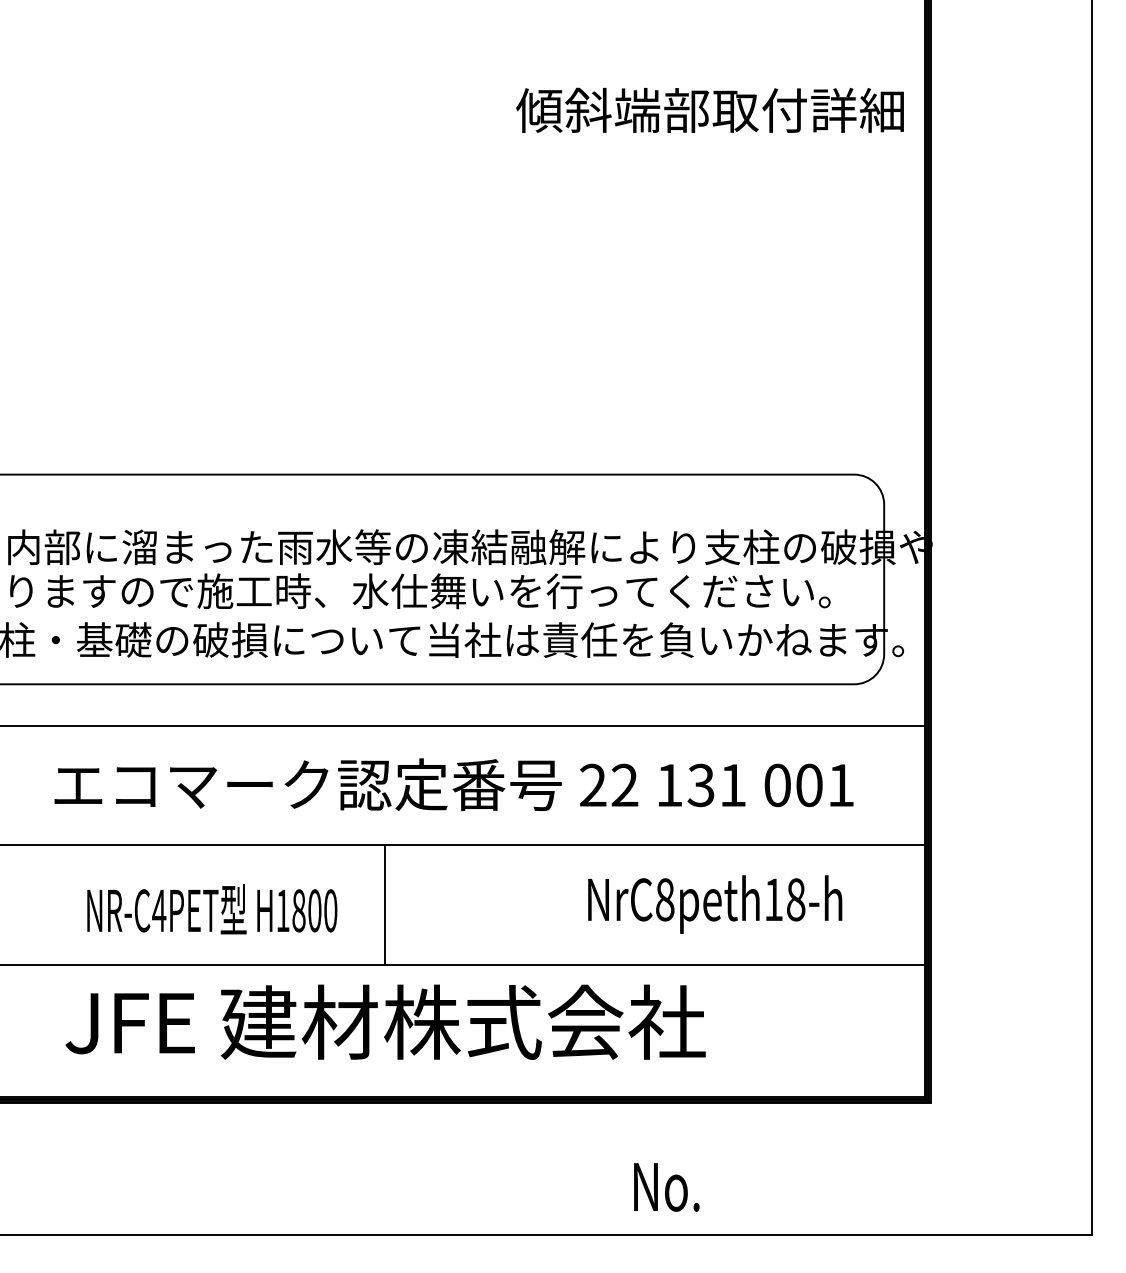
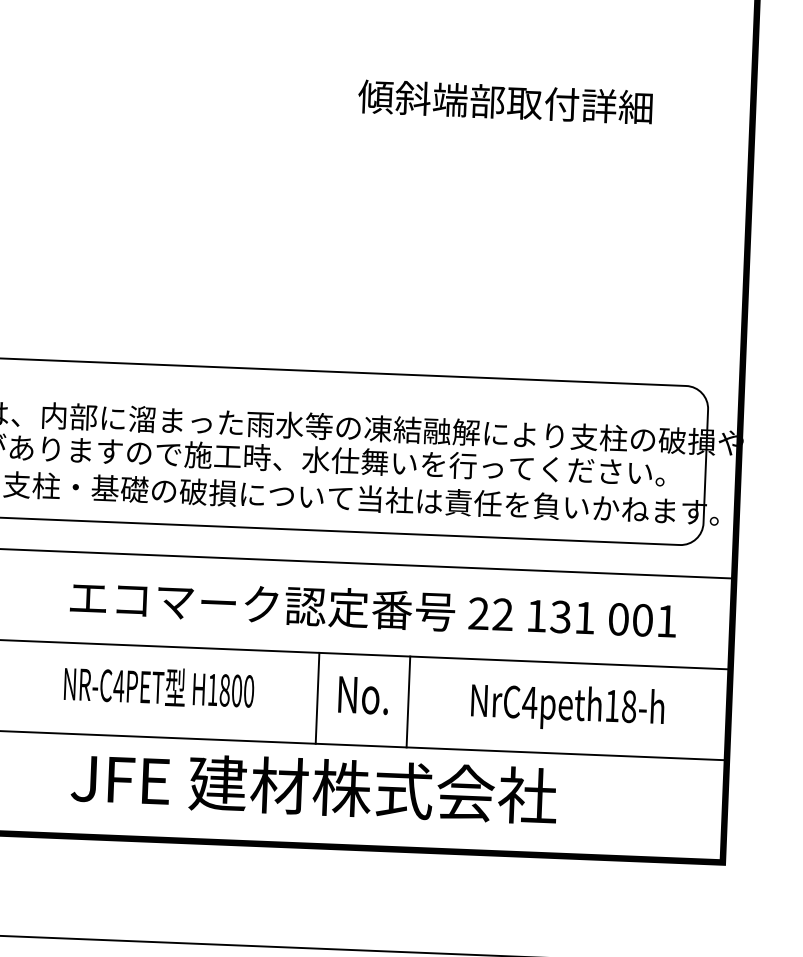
text: (709, 109) -> (504, 101), moved
text: (665, 899) -> (530, 702), NrC8peth18-h -> NrC4peth18-h
line: (505, 905) -> (408, 702), added
text: (212, 909) -> (159, 686), moved
text: (666, 1187) -> (363, 695), moved

